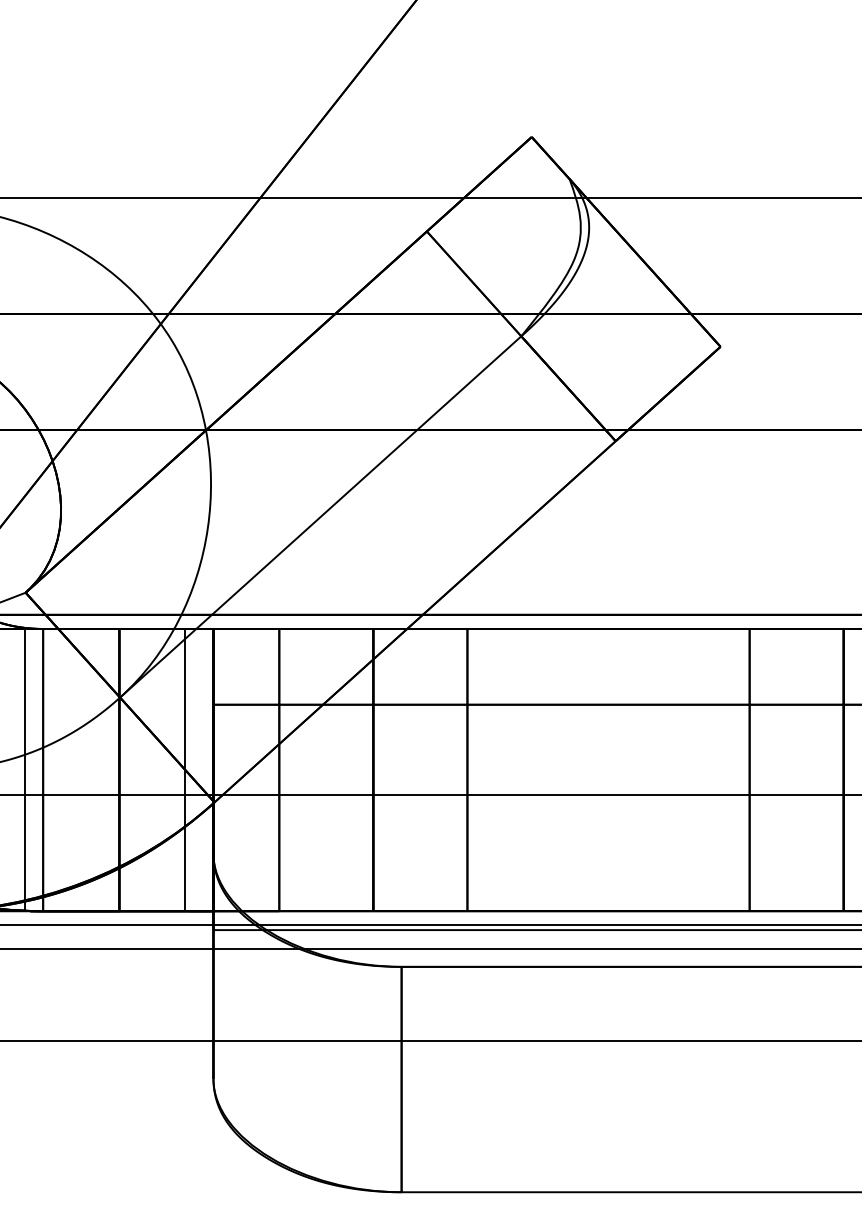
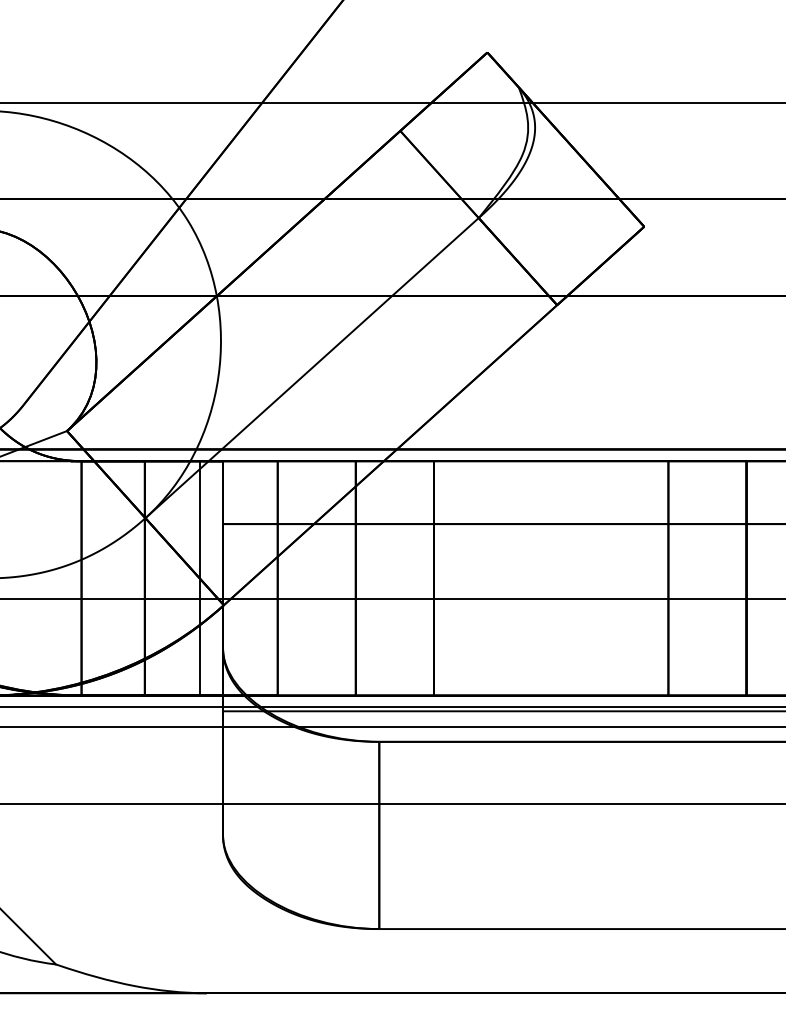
line: (25, 770) -> (66, 578), removed

